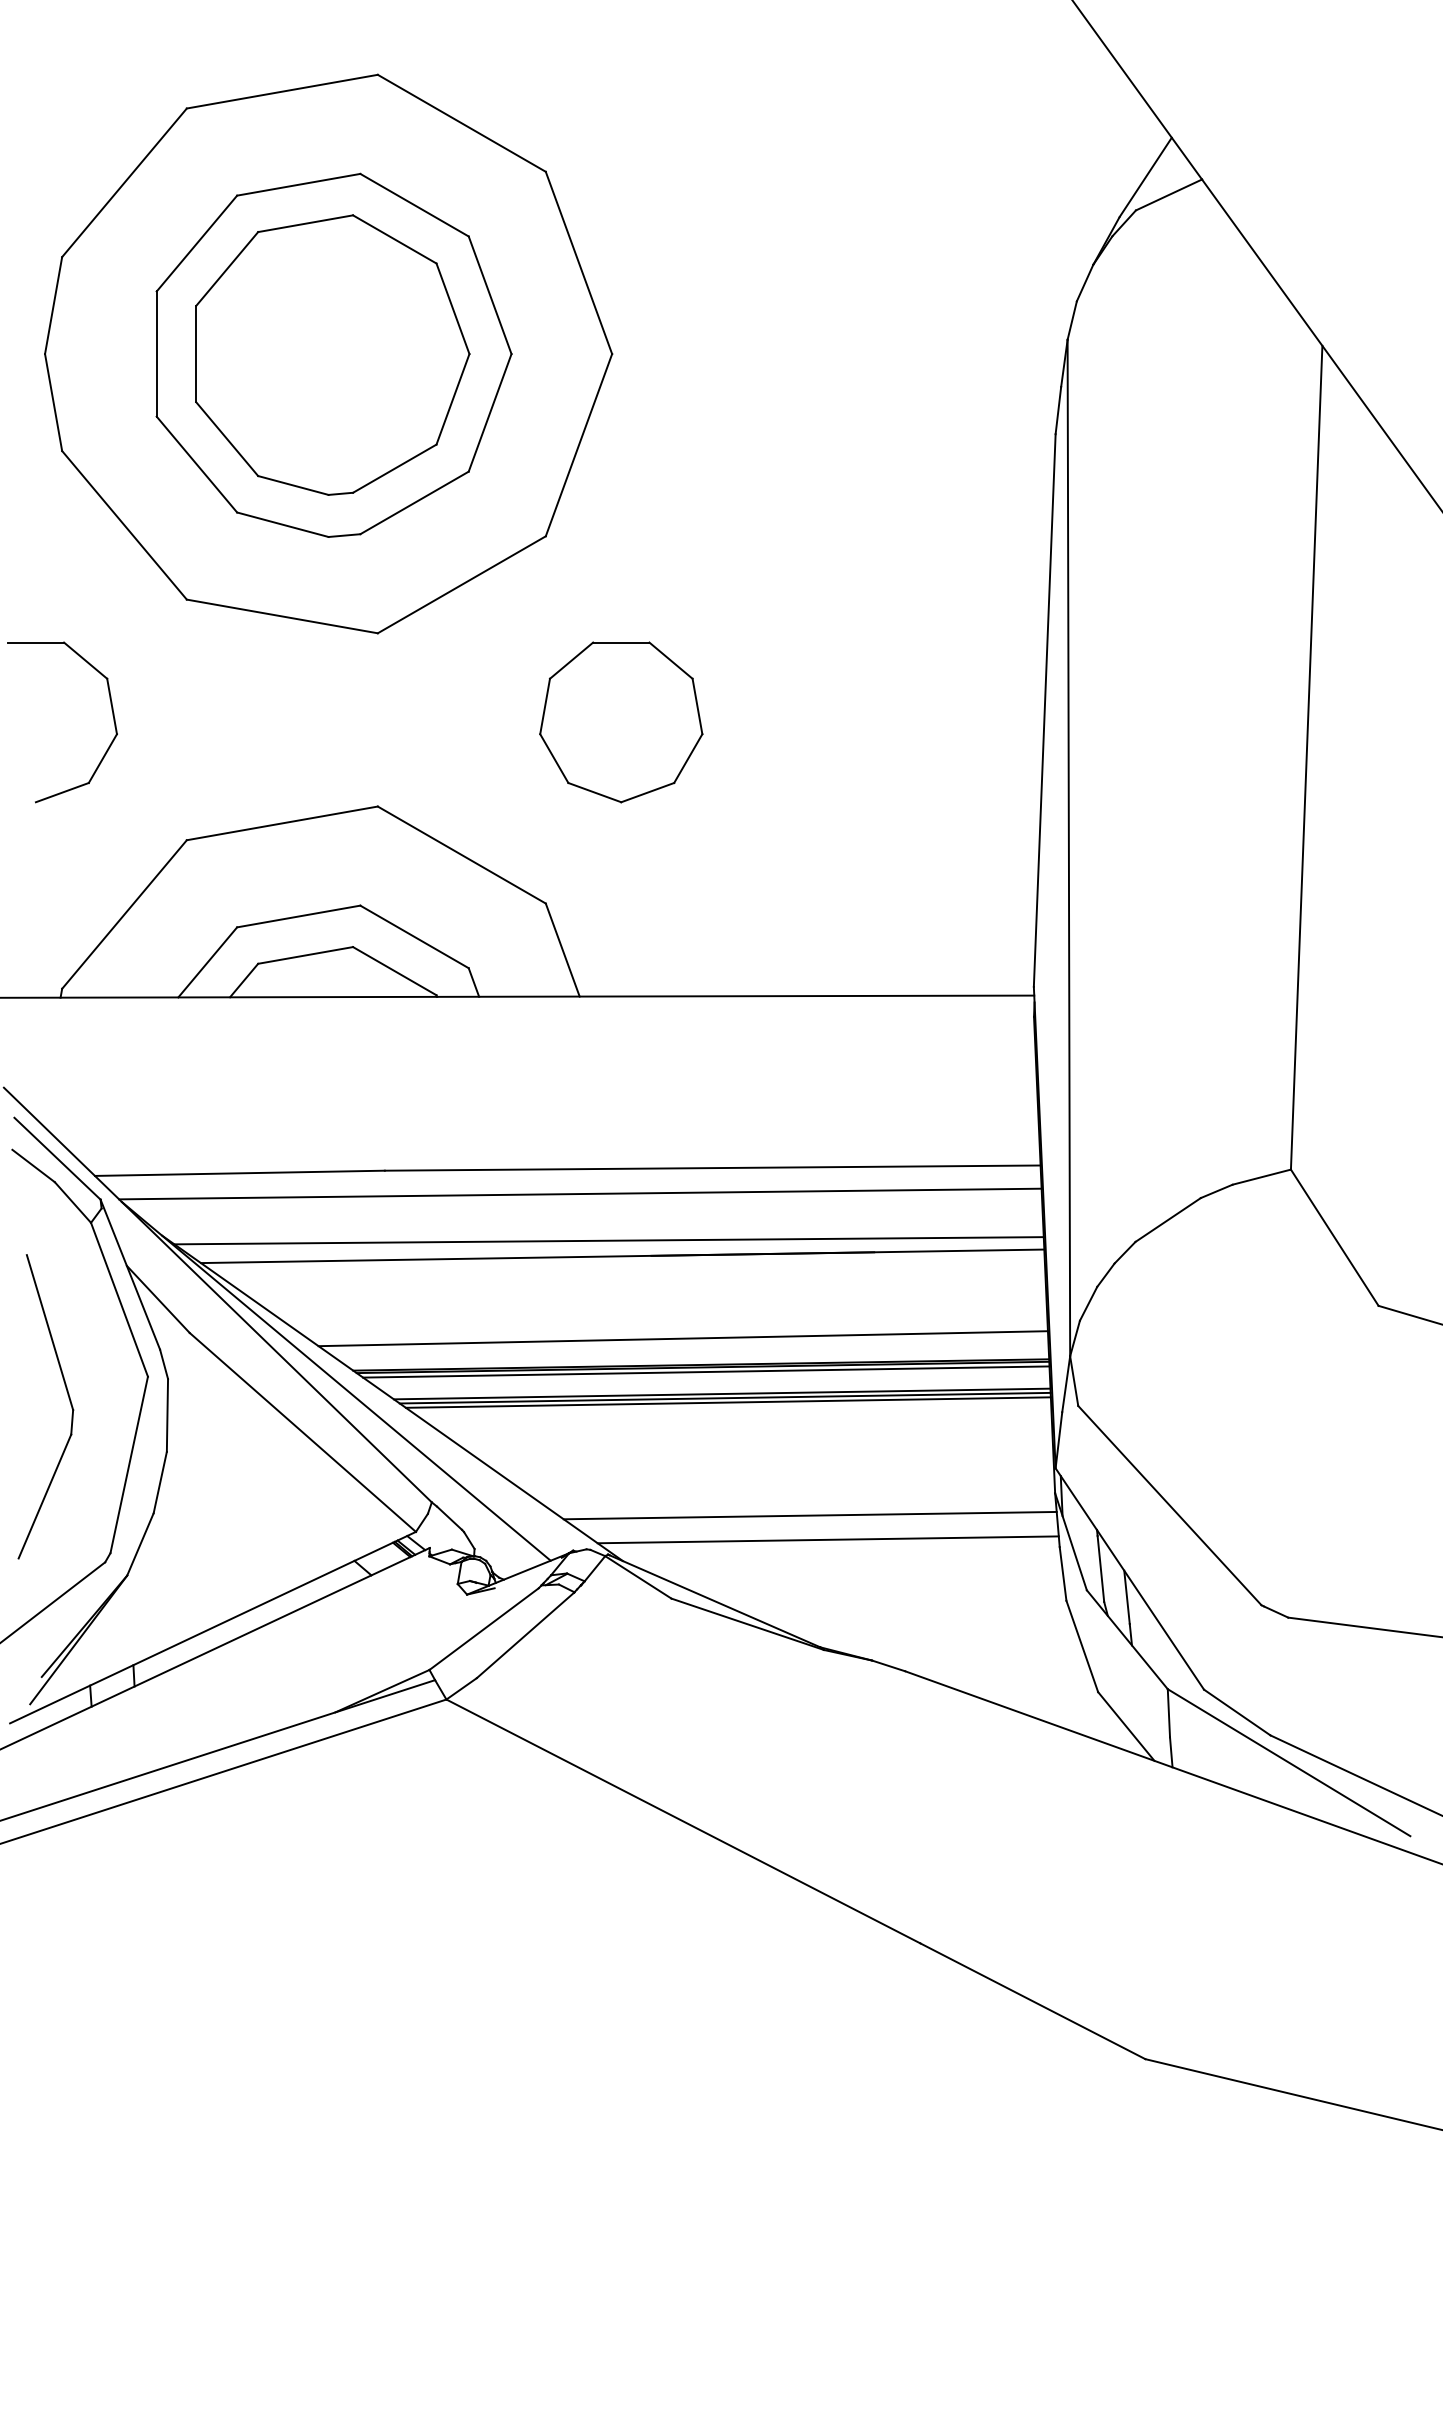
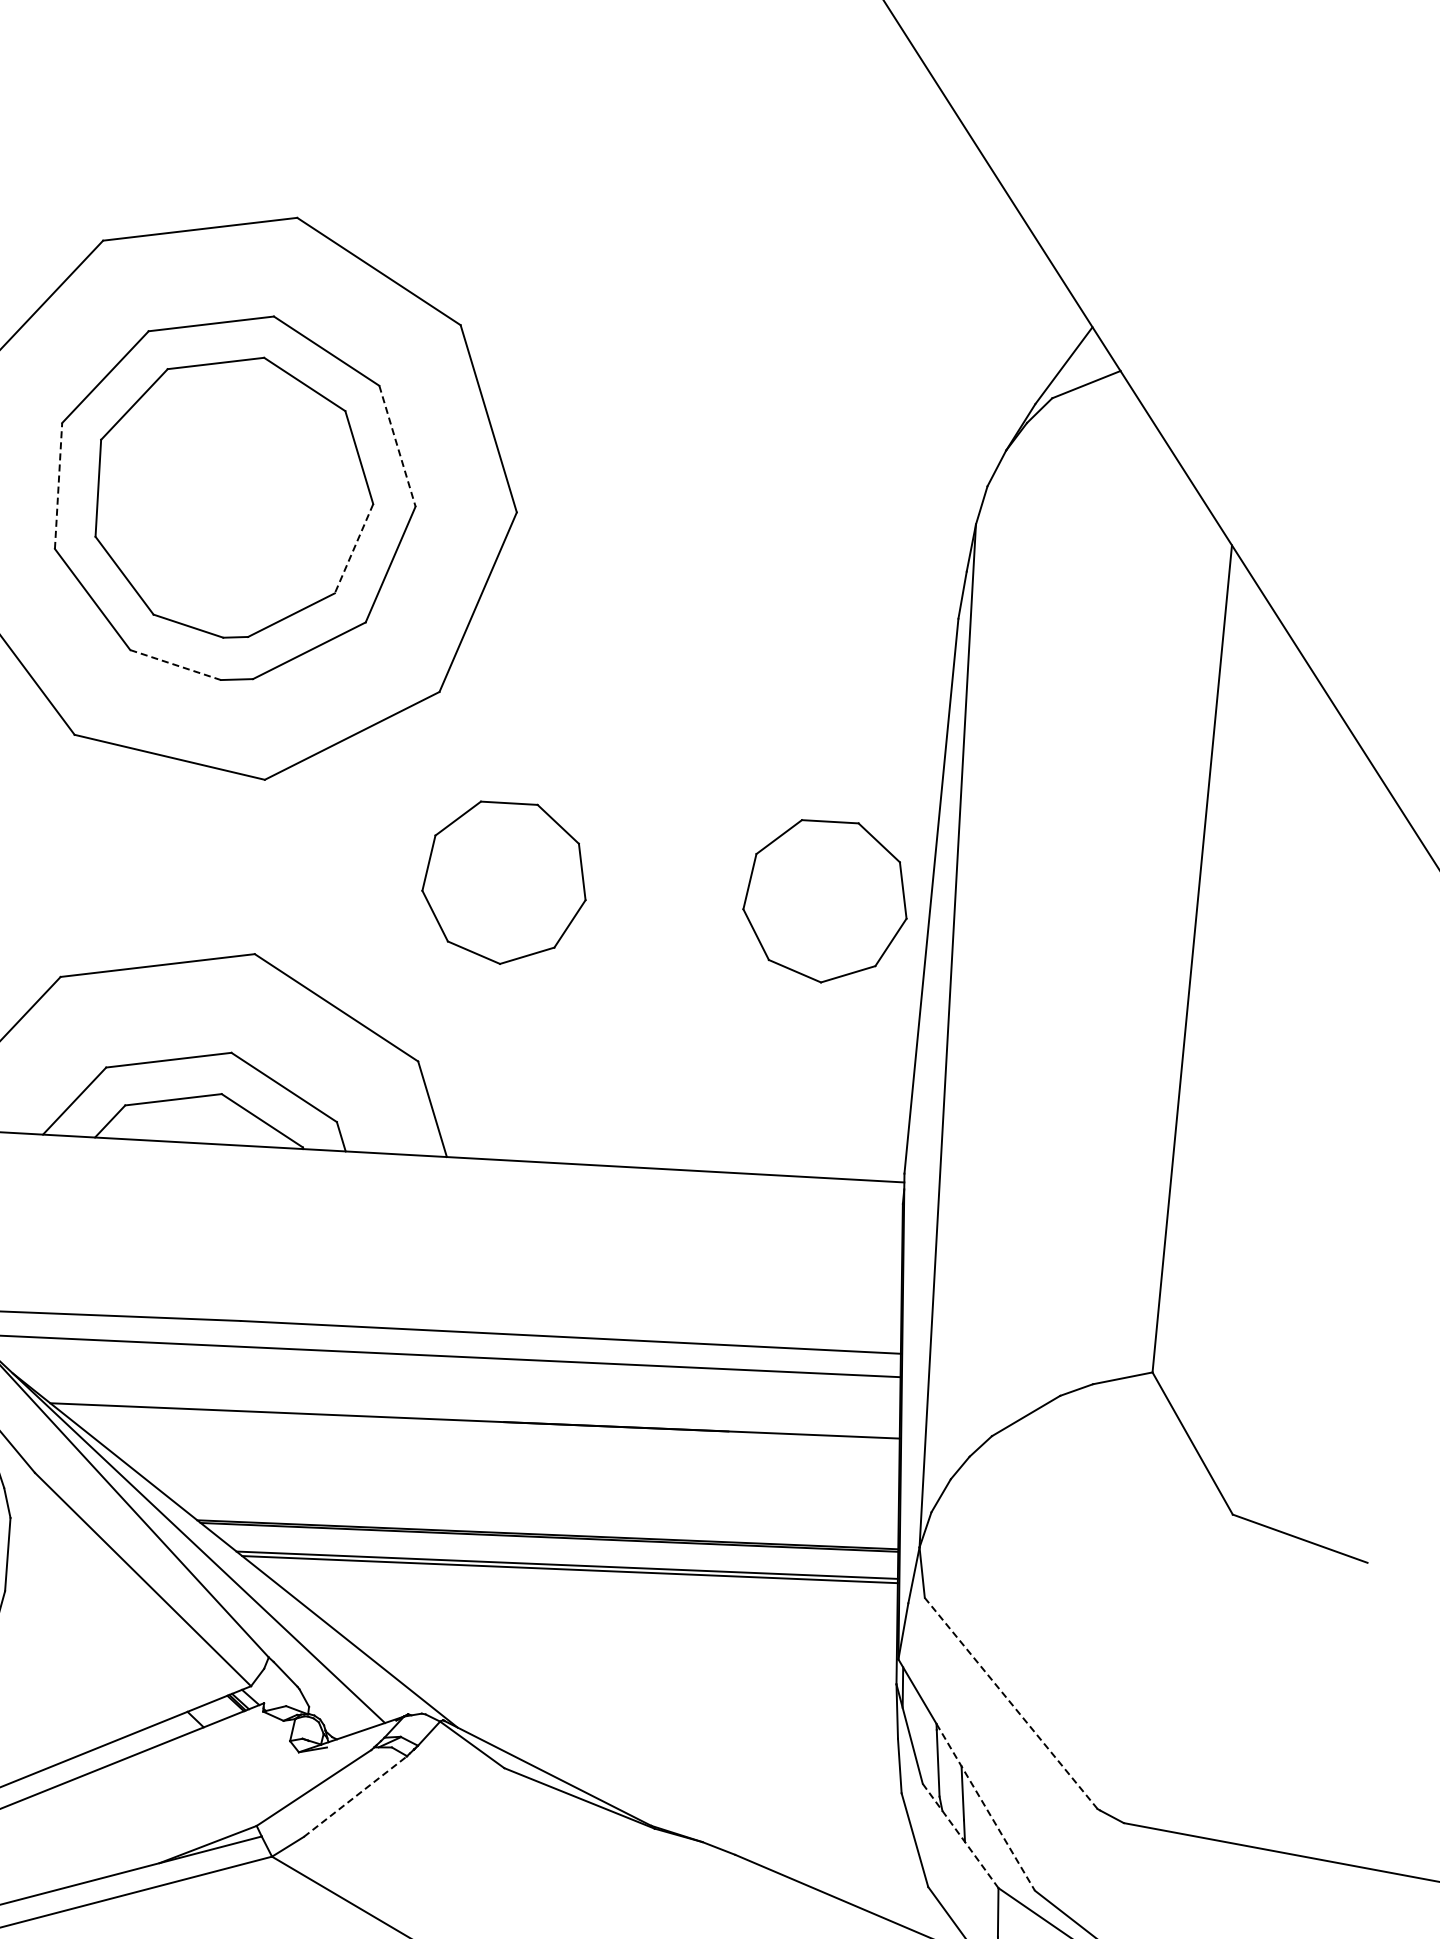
line: (490, 295) -> (397, 446), solid -> dashed
line: (156, 354) -> (58, 486), solid -> dashed
line: (452, 399) -> (353, 548), solid -> dashed
line: (283, 524) -> (176, 664), solid -> dashed
part: (940, 722) -> (825, 902), added
line: (608, 1240) -> (461, 1404), removed
line: (682, 1338) -> (530, 1507), removed
line: (706, 1371) -> (552, 1541), removed
line: (727, 1402) -> (572, 1574), removed
line: (1169, 1505) -> (1010, 1703), solid -> dashed
line: (809, 1515) -> (648, 1692), removed
line: (827, 1539) -> (664, 1717), removed
line: (1150, 1610) -> (985, 1807), solid -> dashed
line: (525, 1635) -> (355, 1796), solid -> dashed
line: (1127, 1639) -> (960, 1835), solid -> dashed

